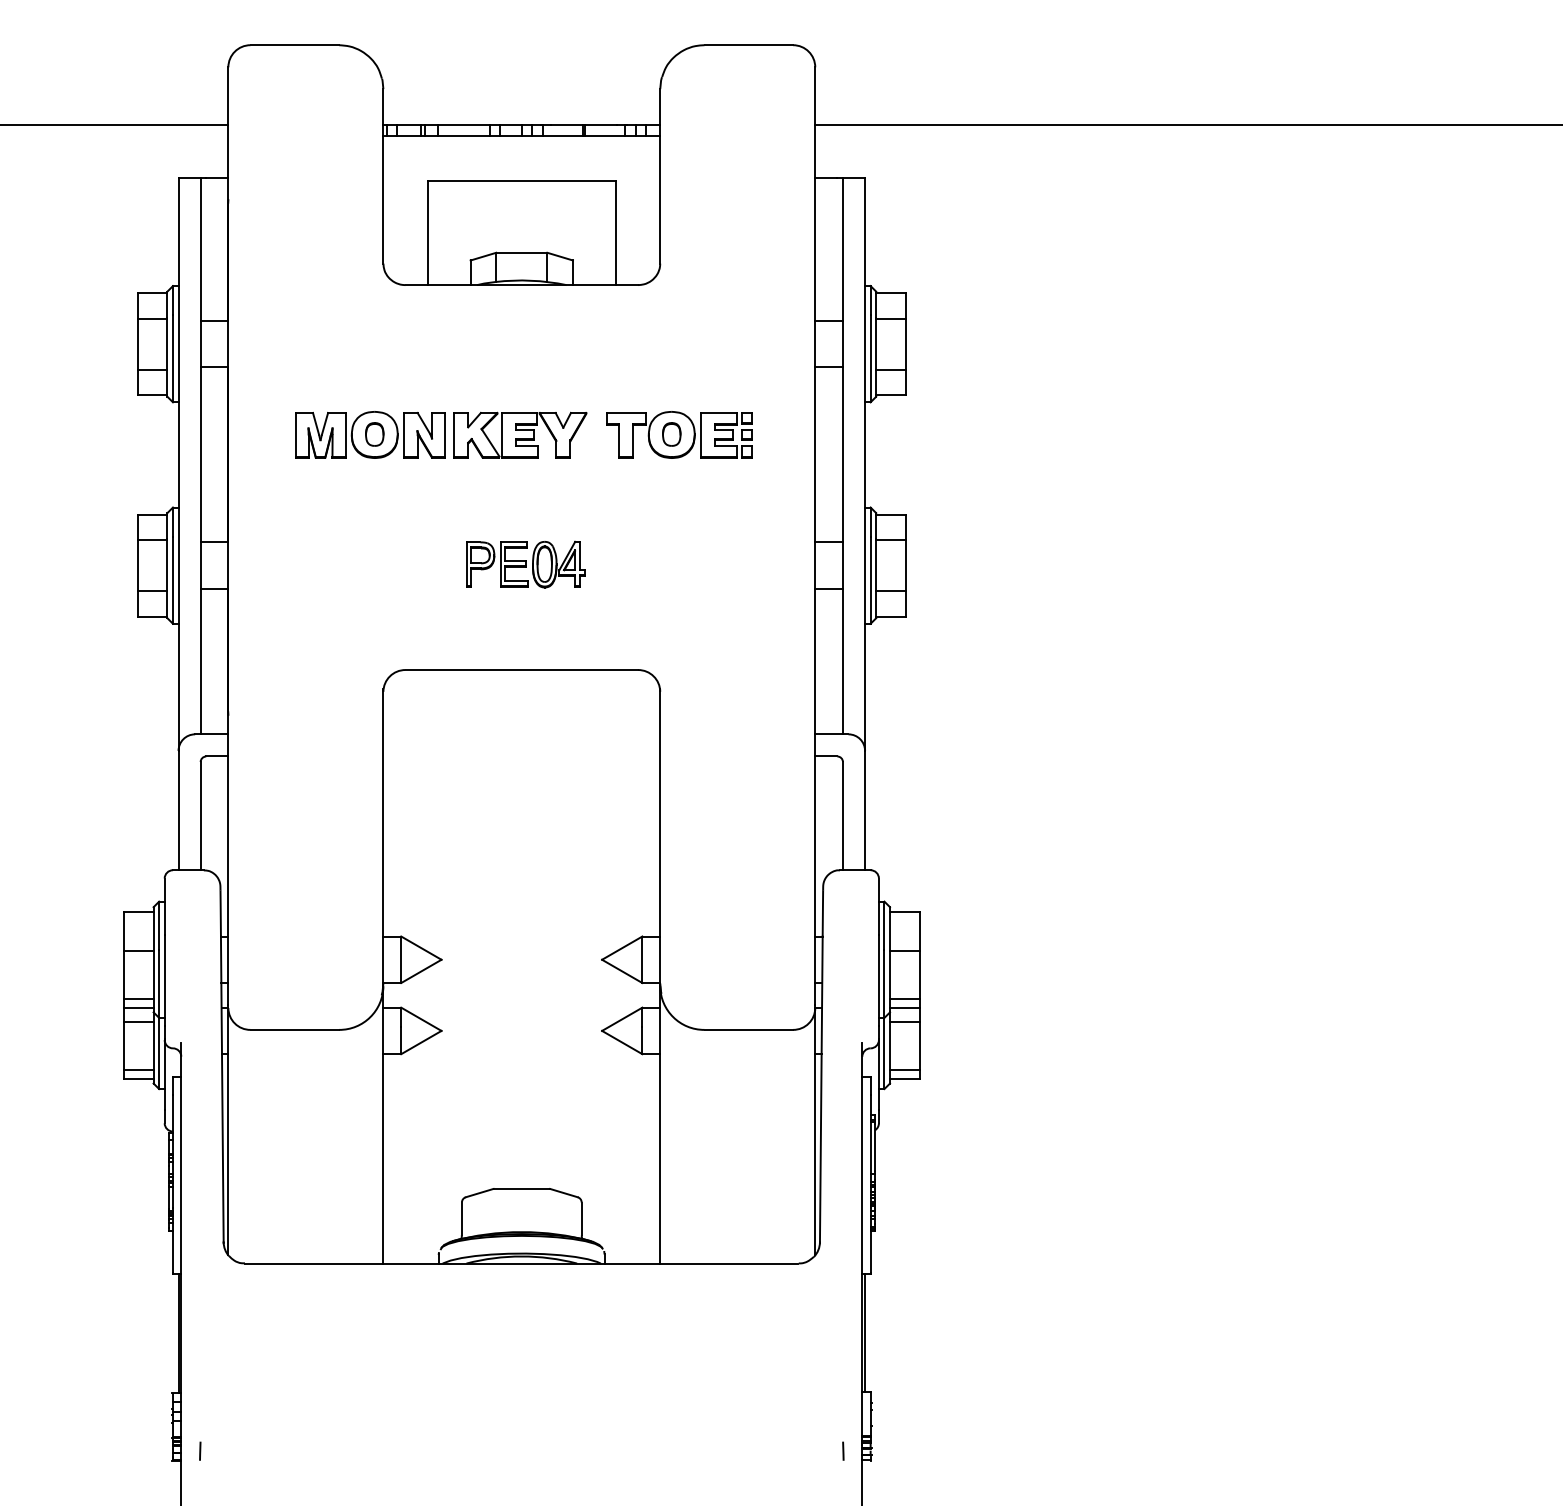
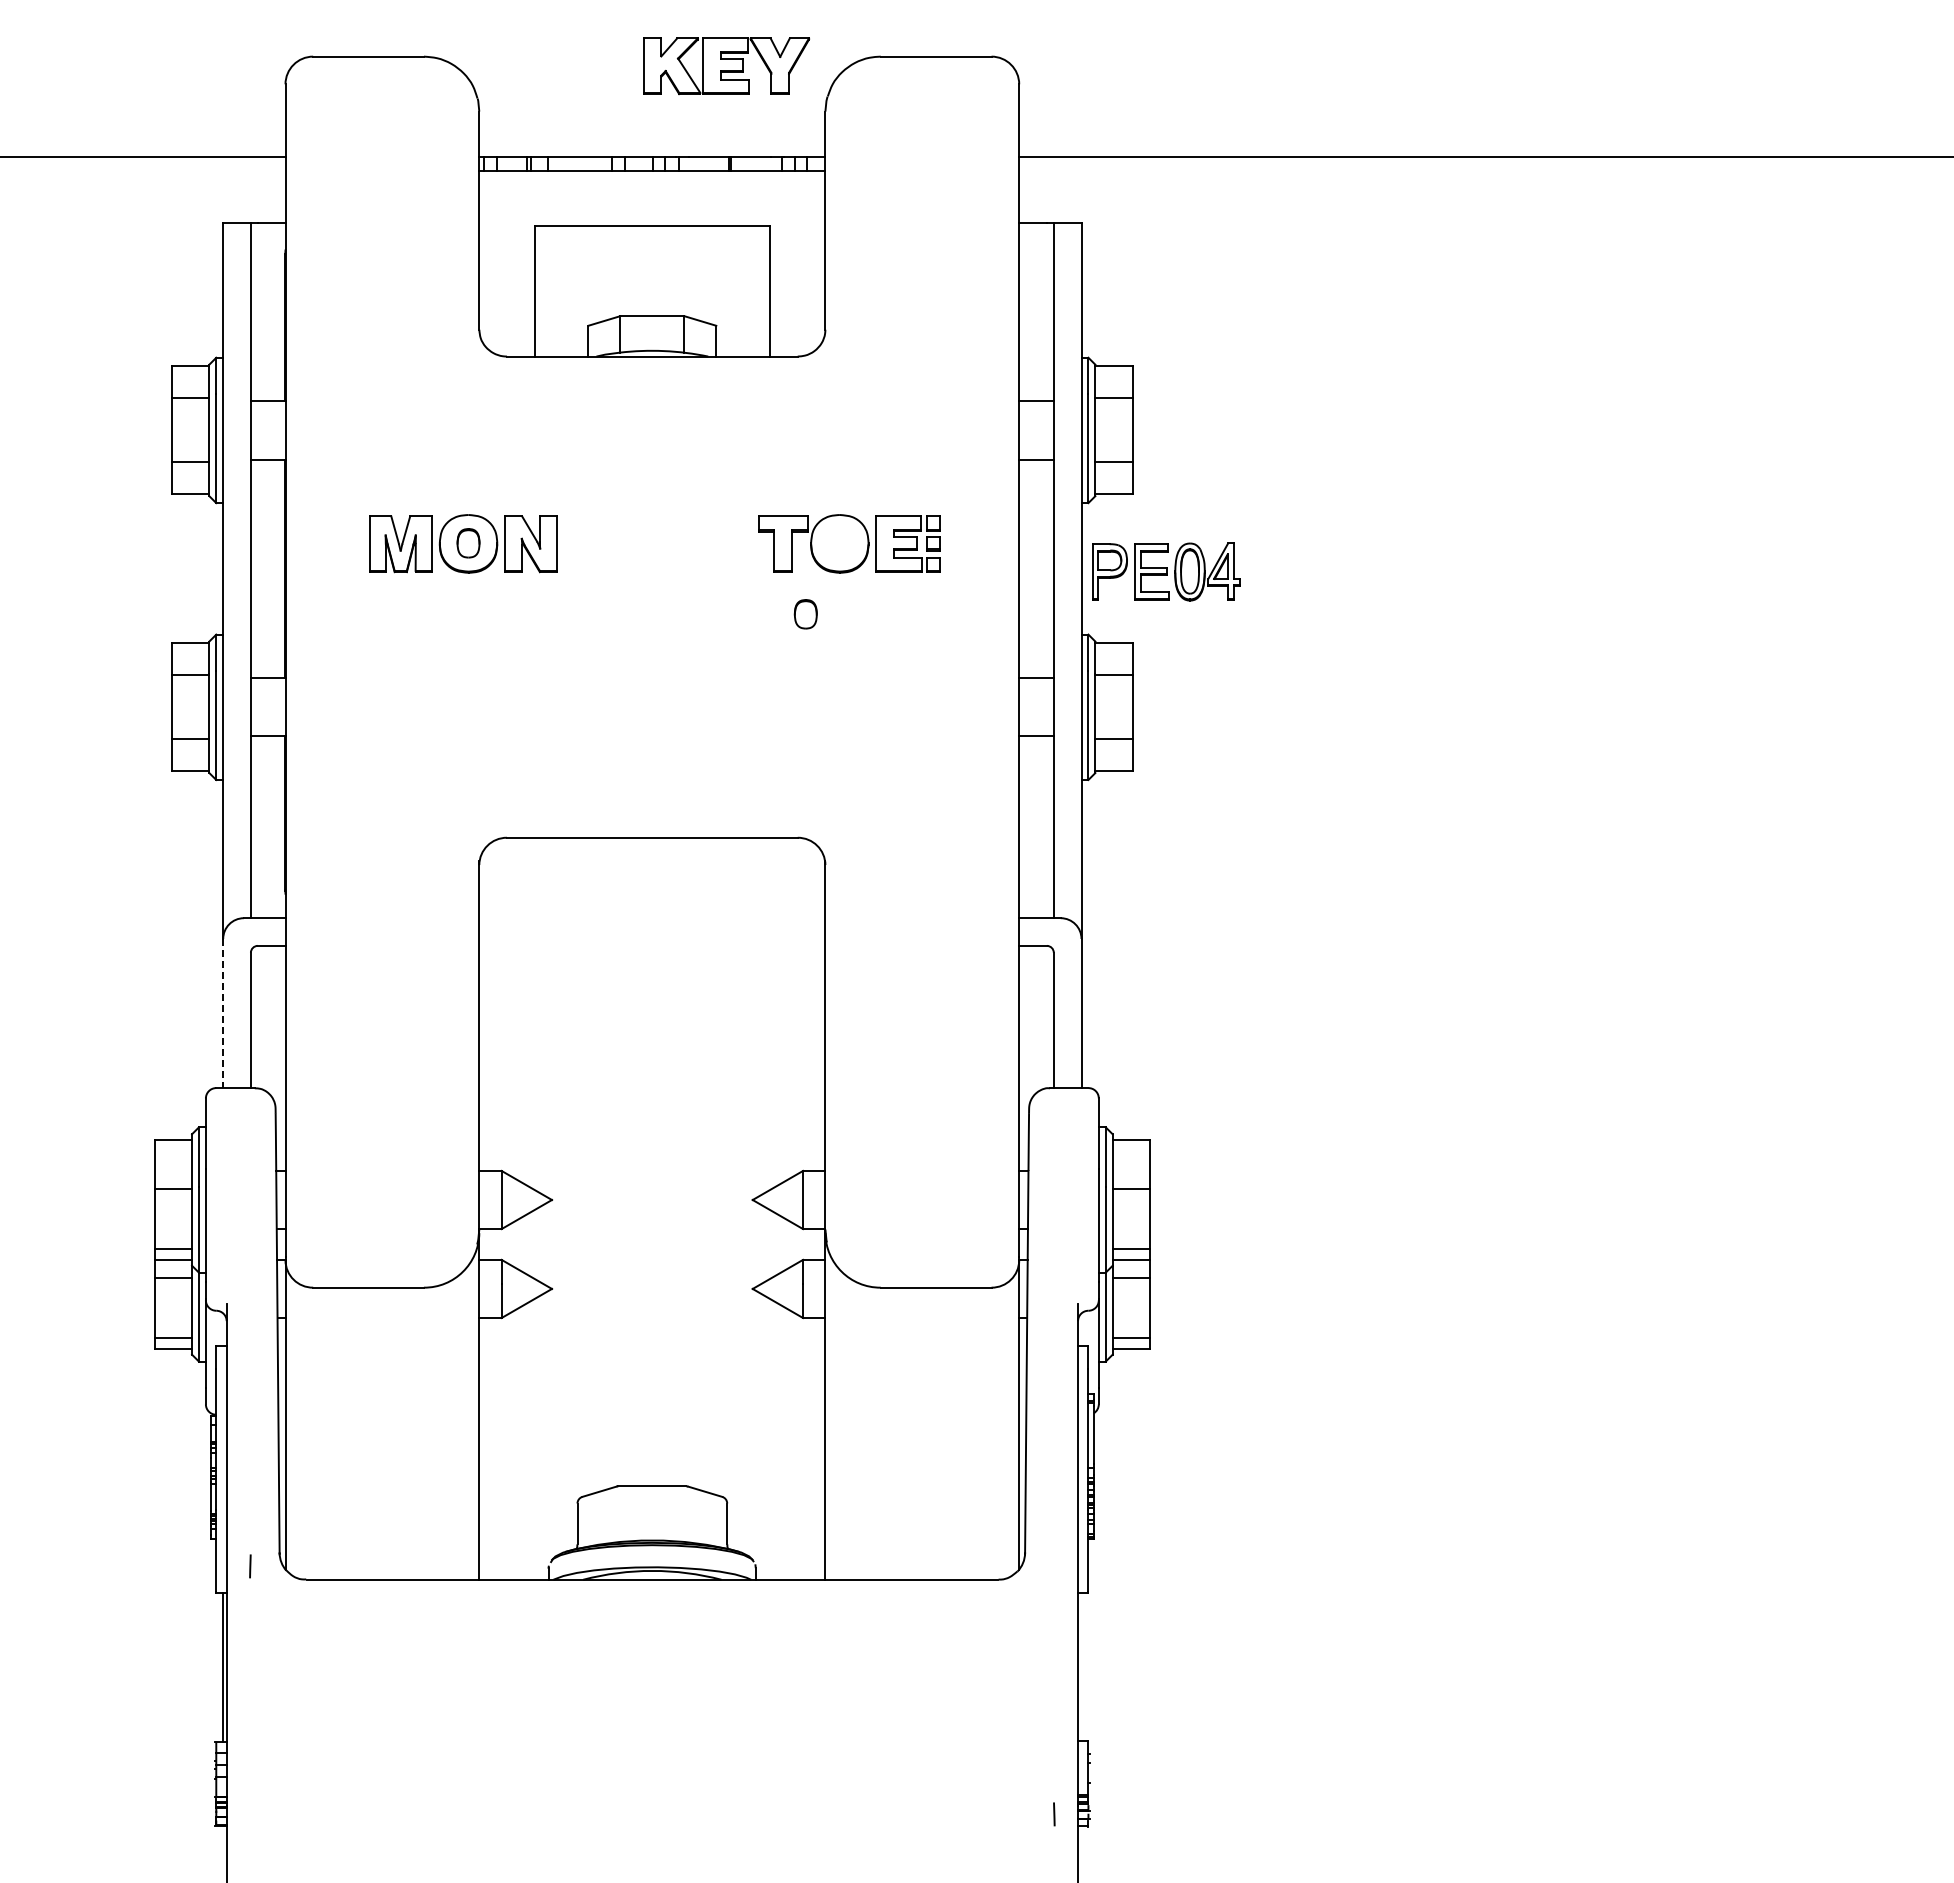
part: (671, 434) -> (805, 614), moved
part: (520, 435) -> (726, 66), moved
part: (525, 564) -> (1166, 571), moved
line: (178, 810) -> (223, 1013), solid -> dashed
line: (865, 1332) -> (1081, 1666), removed
line: (200, 1451) -> (250, 1566), moved

